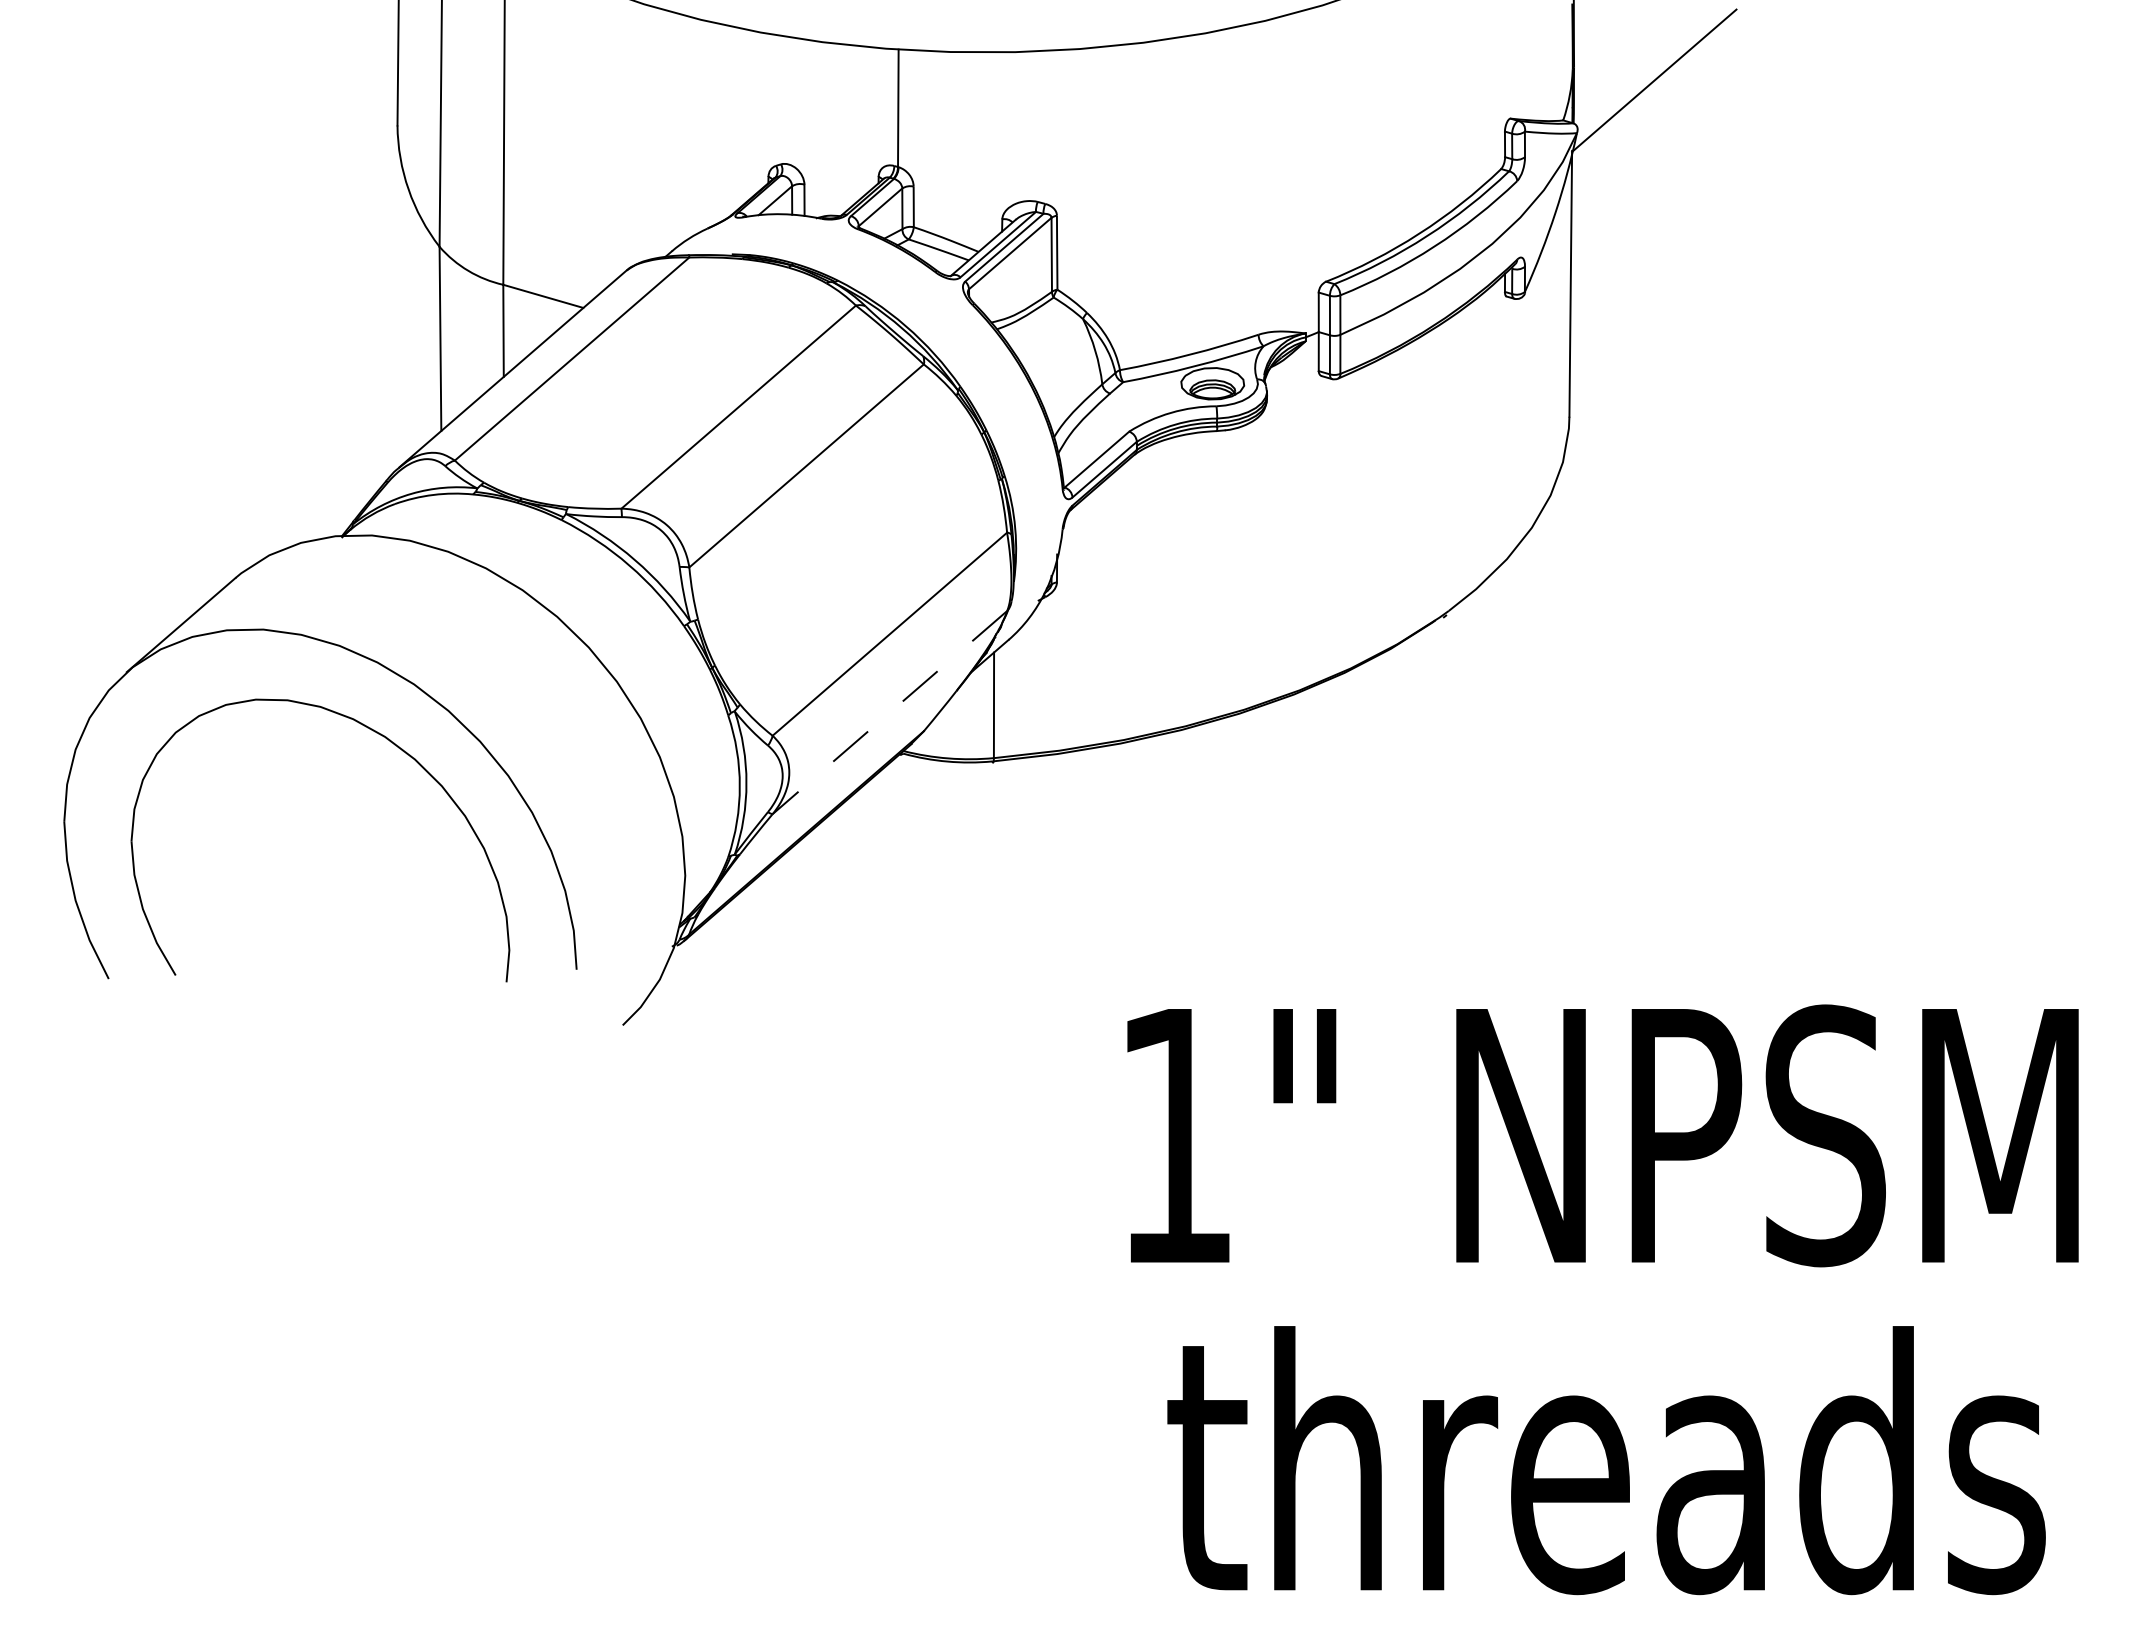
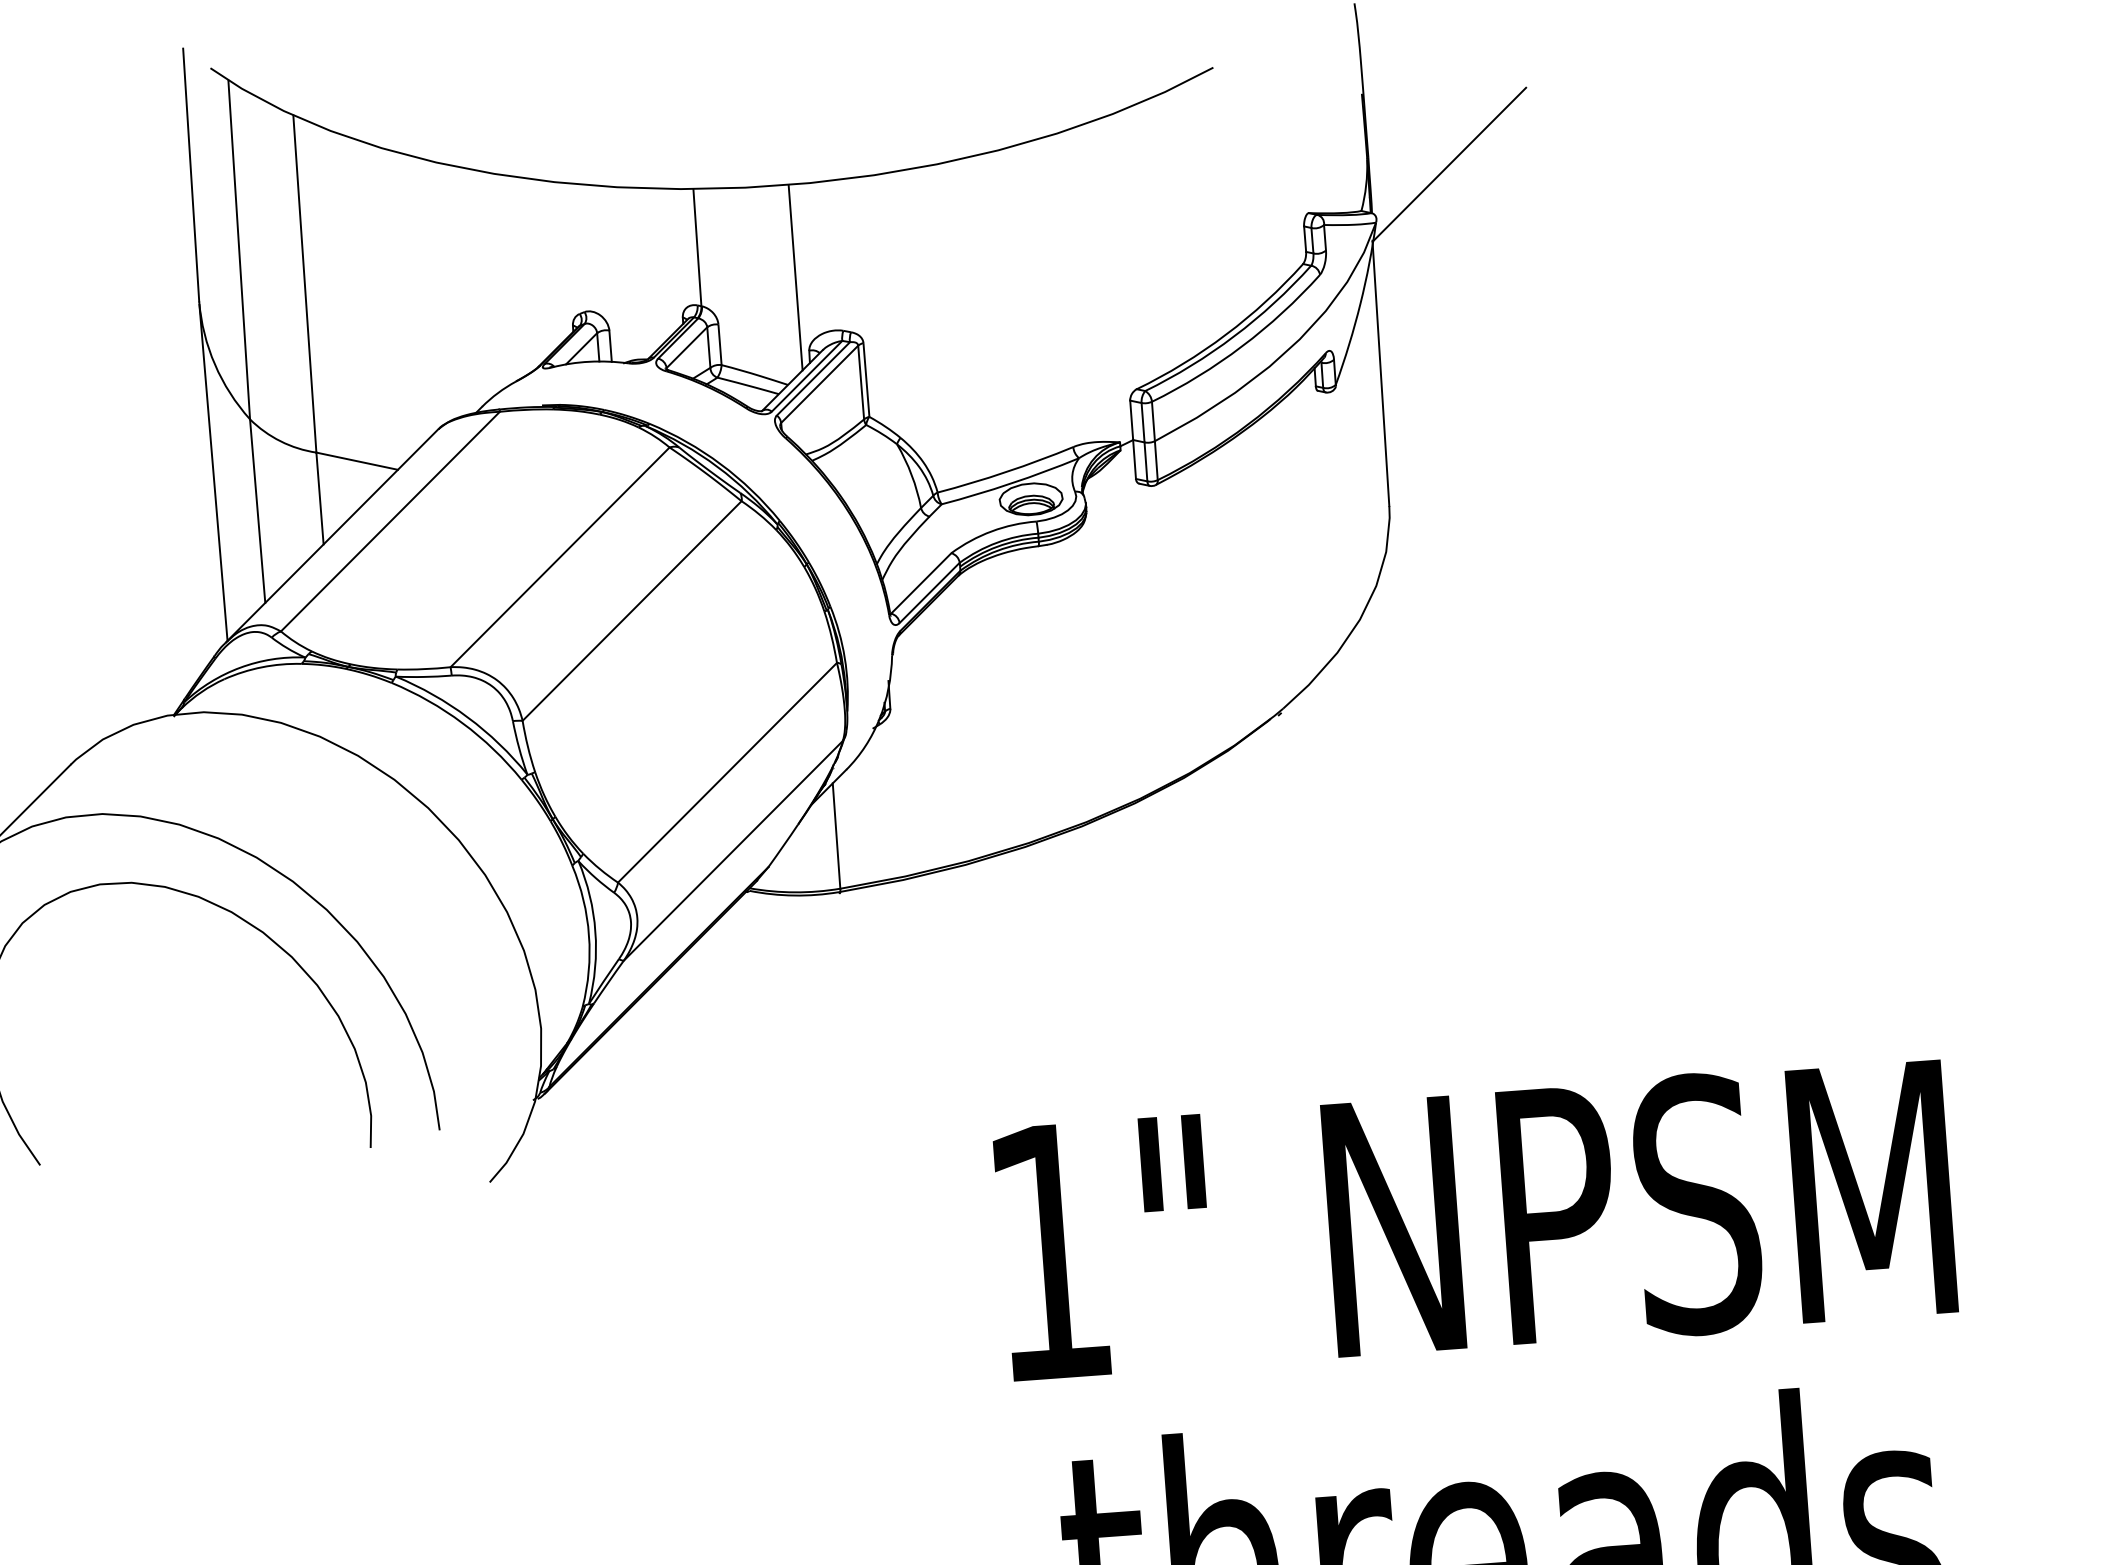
line: (993, 145) -> (795, 277), added
line: (398, 297) -> (212, 472), added
line: (889, 712) -> (732, 850), dashed -> solid

